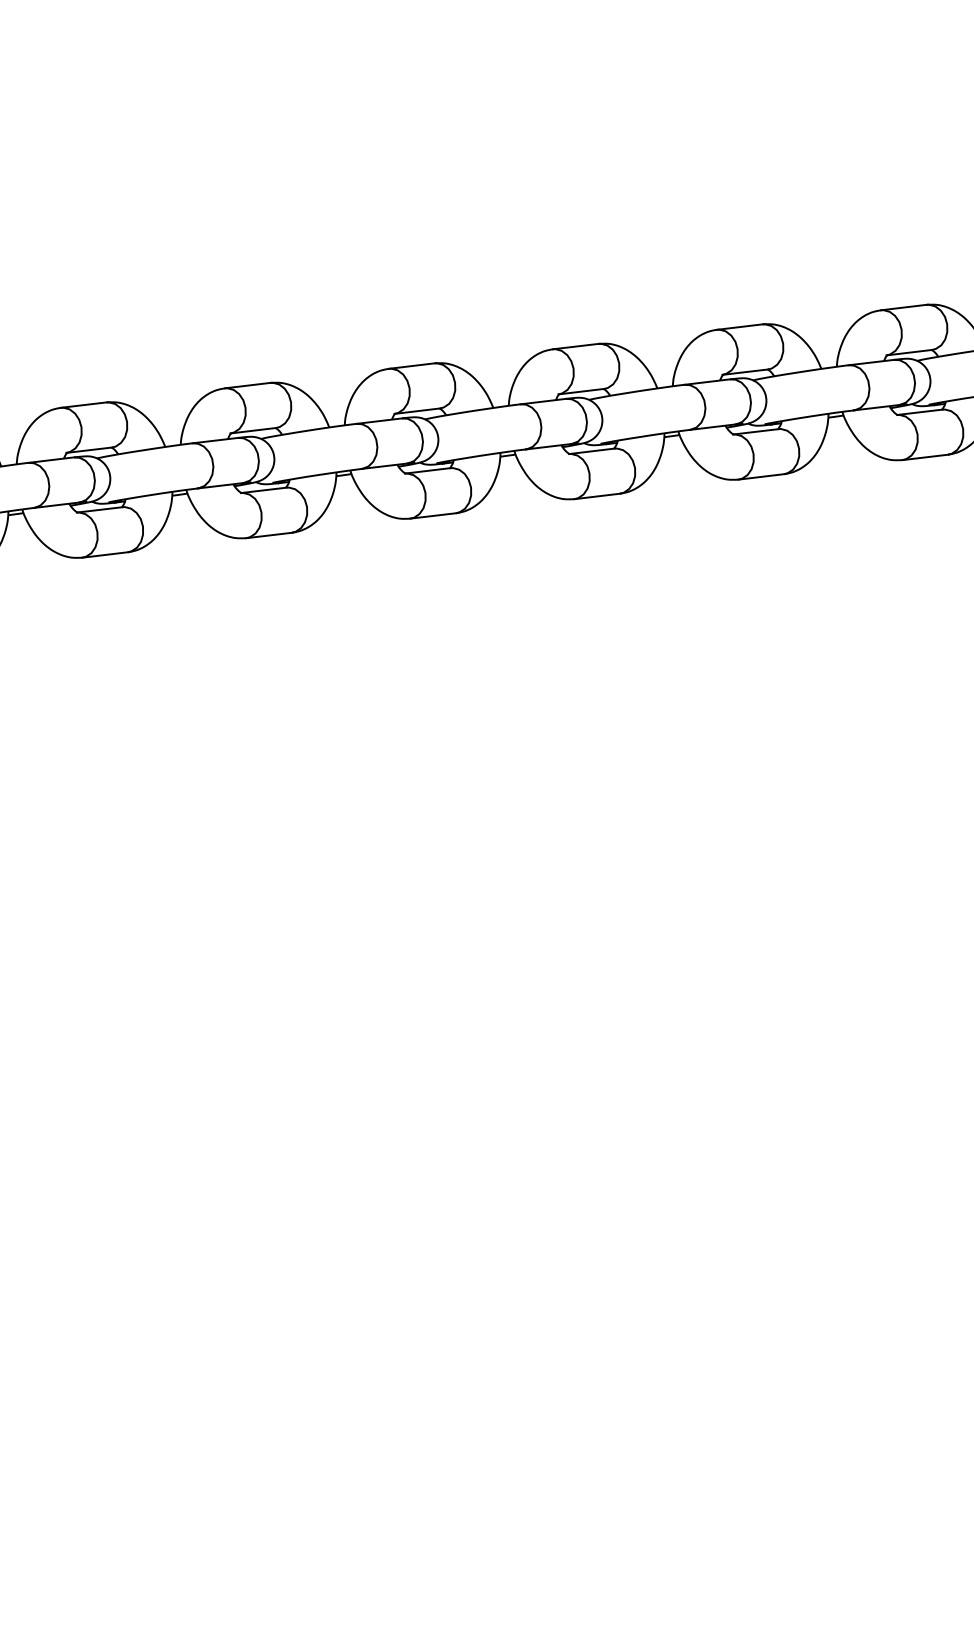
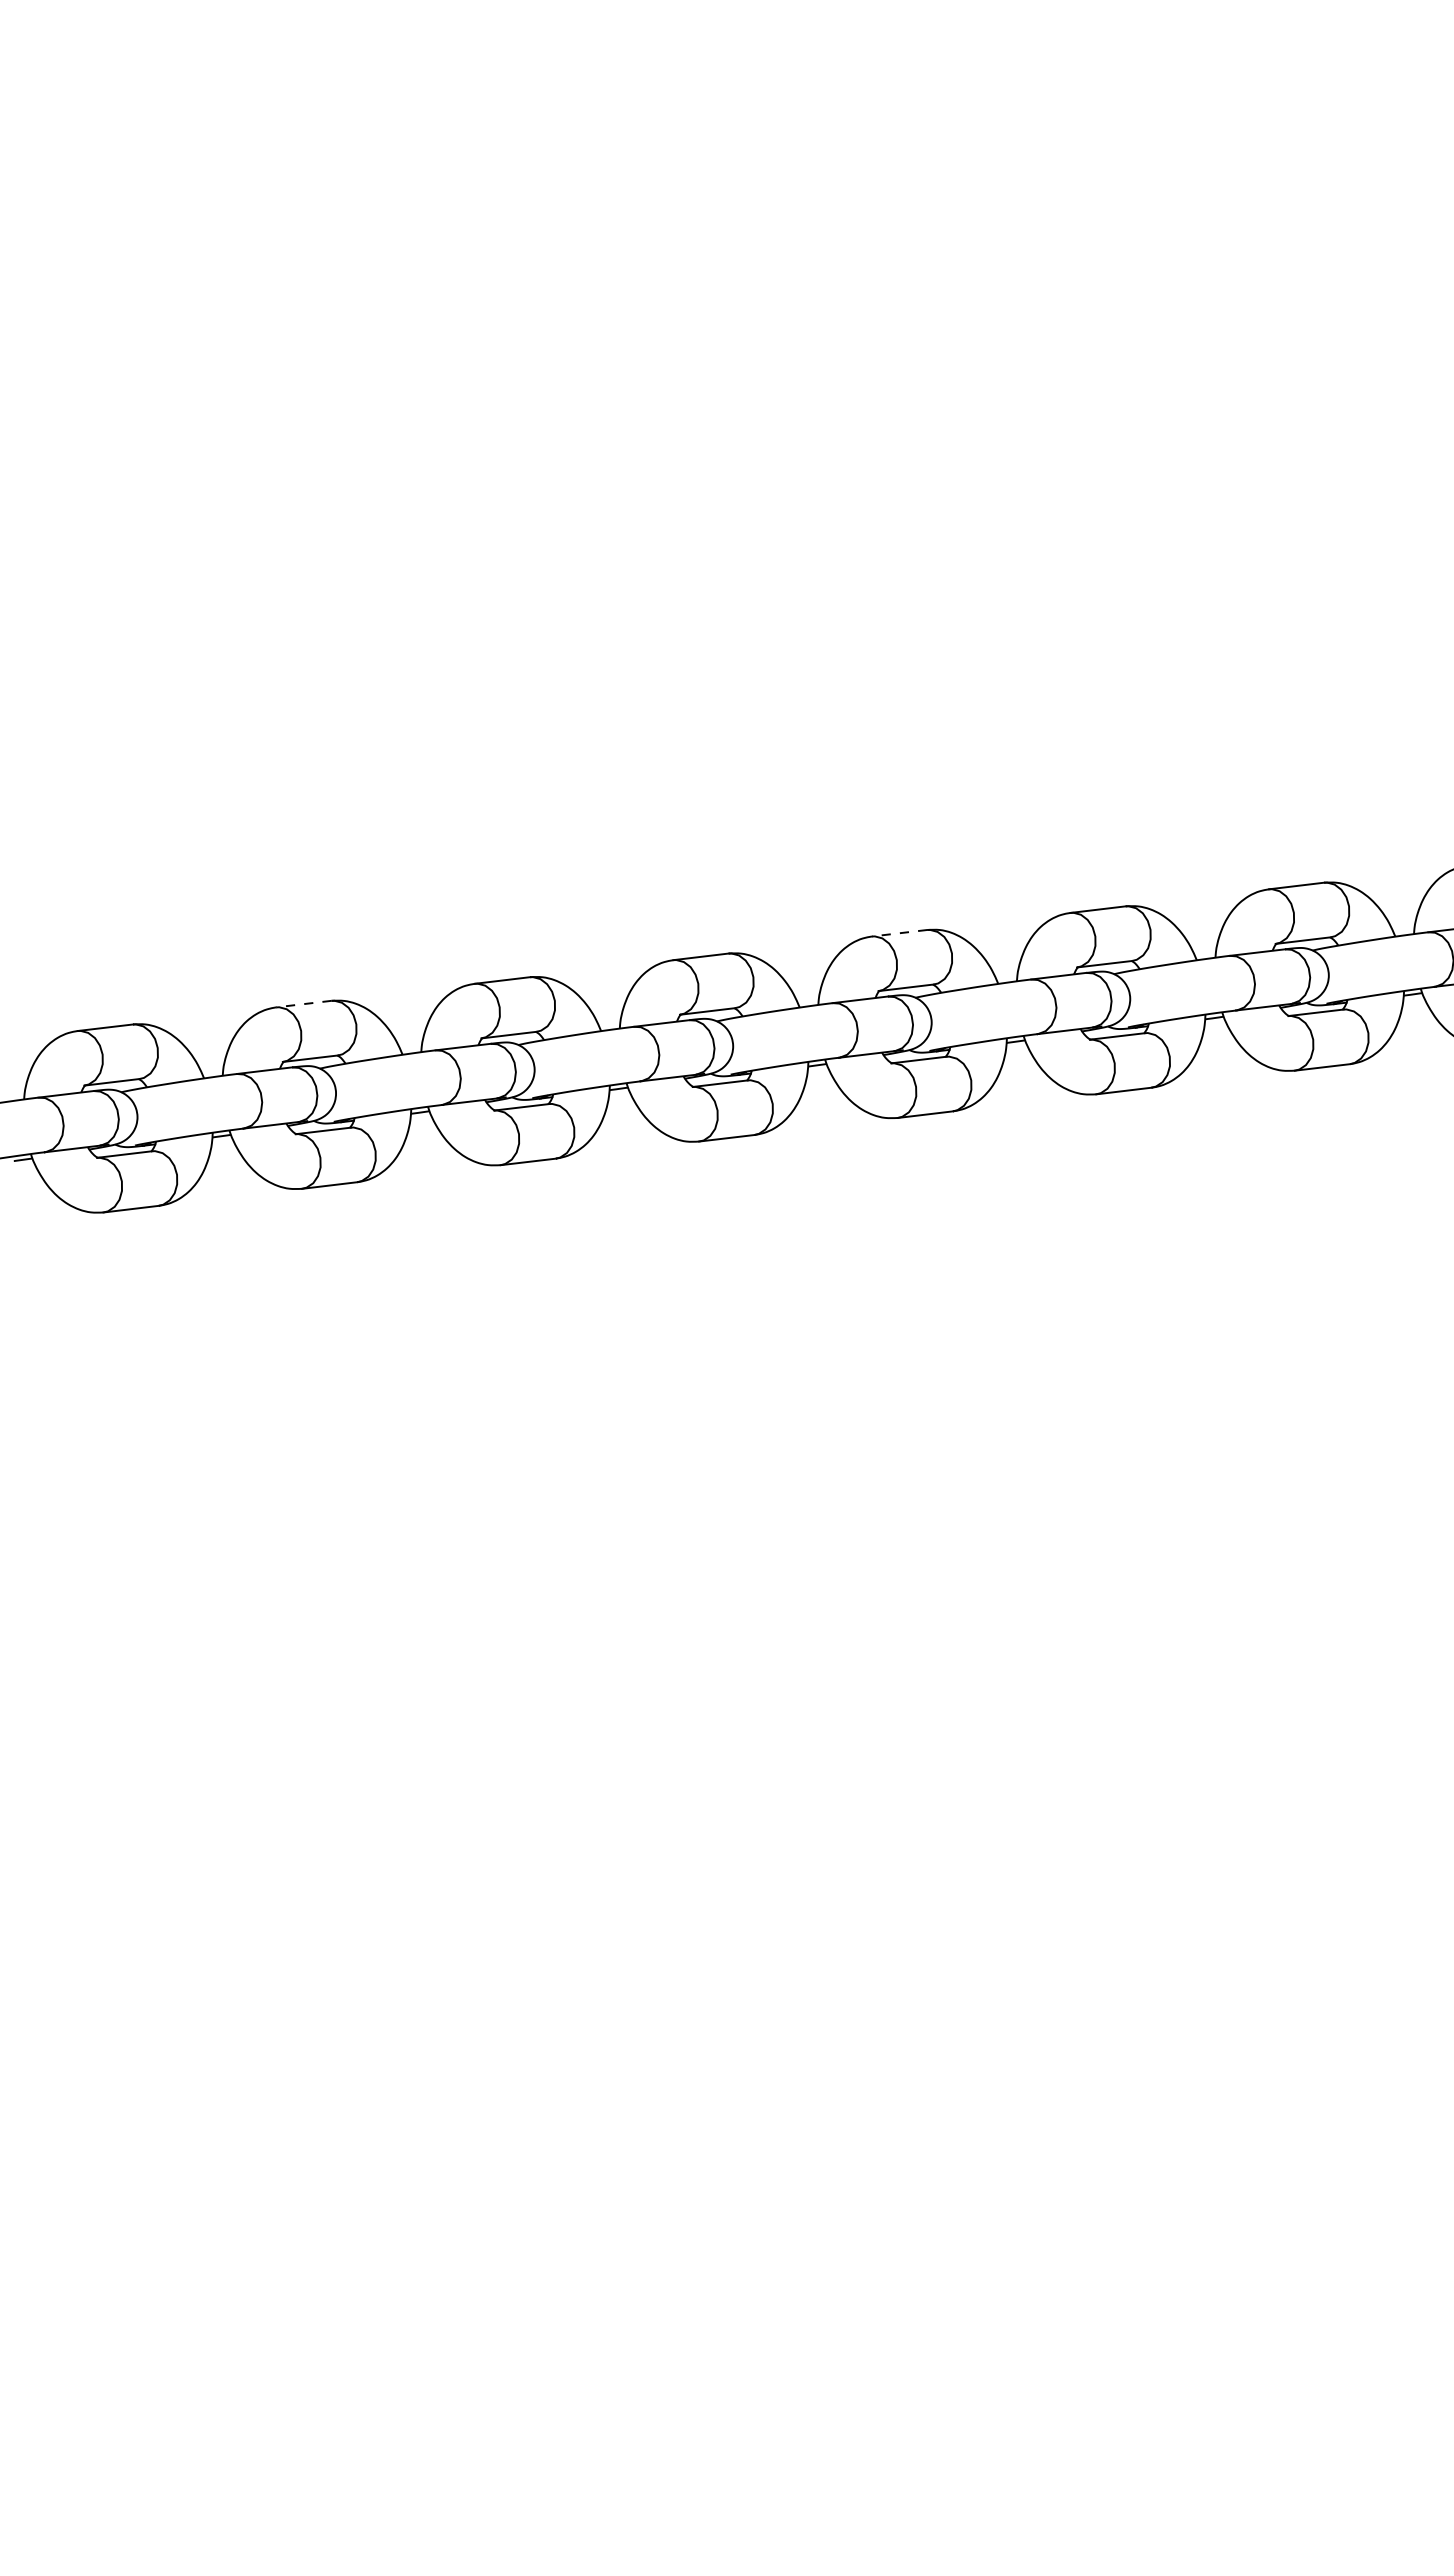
line: (575, 346) -> (899, 933), solid -> dashed
line: (83, 405) -> (303, 1004), solid -> dashed

